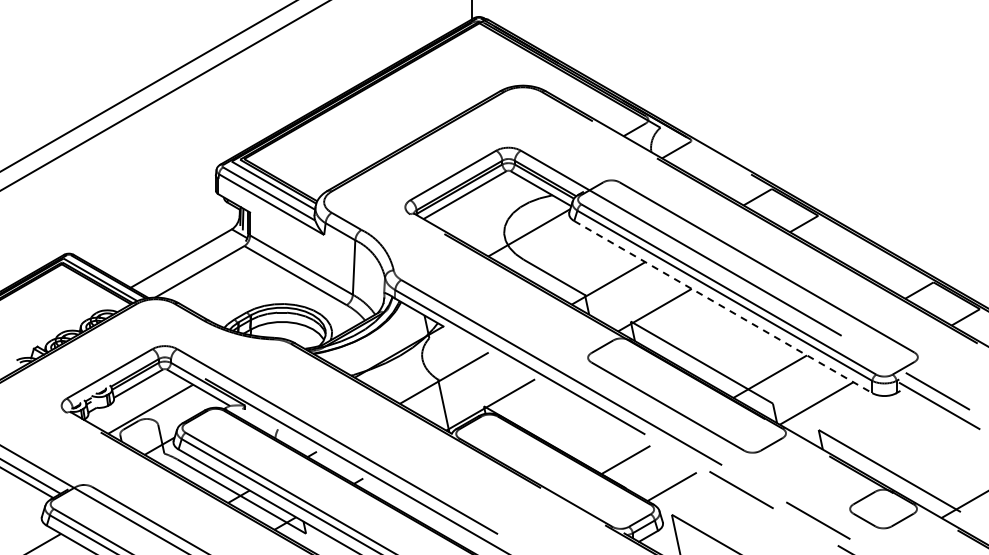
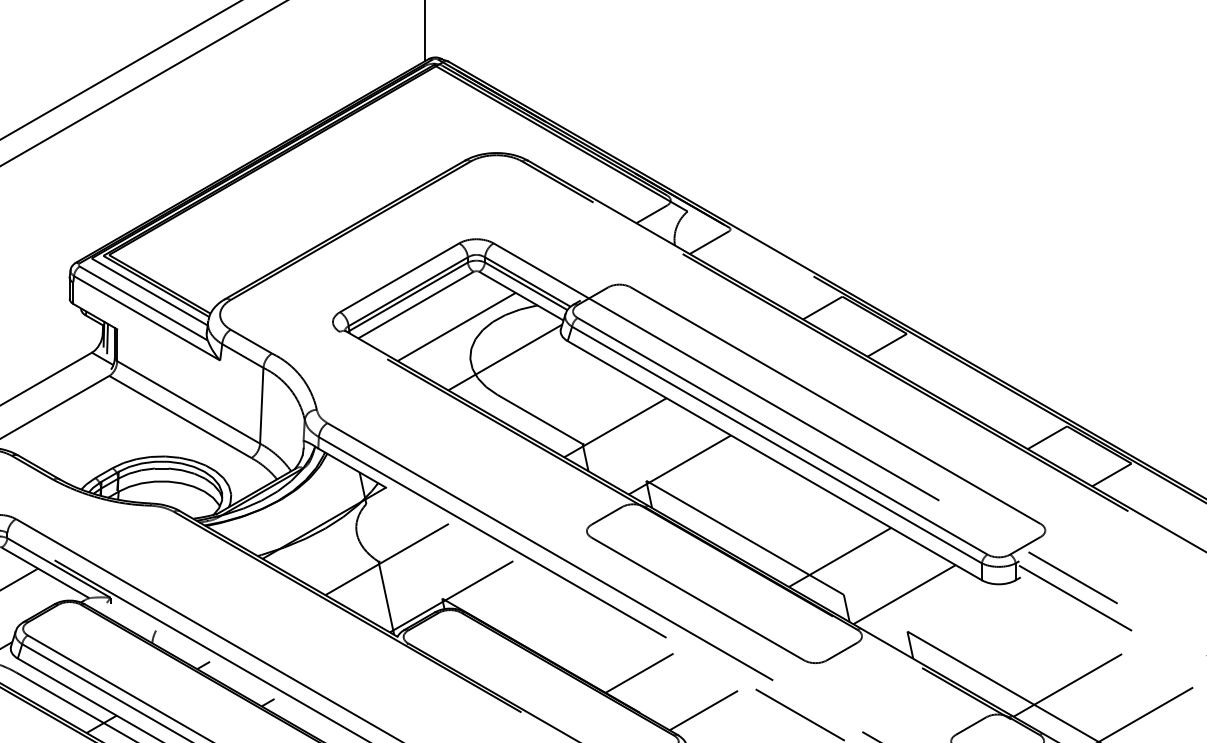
line: (493, 210) -> (455, 326), added
line: (723, 307) -> (775, 461), dashed -> solid
line: (934, 468) -> (1068, 685), added

